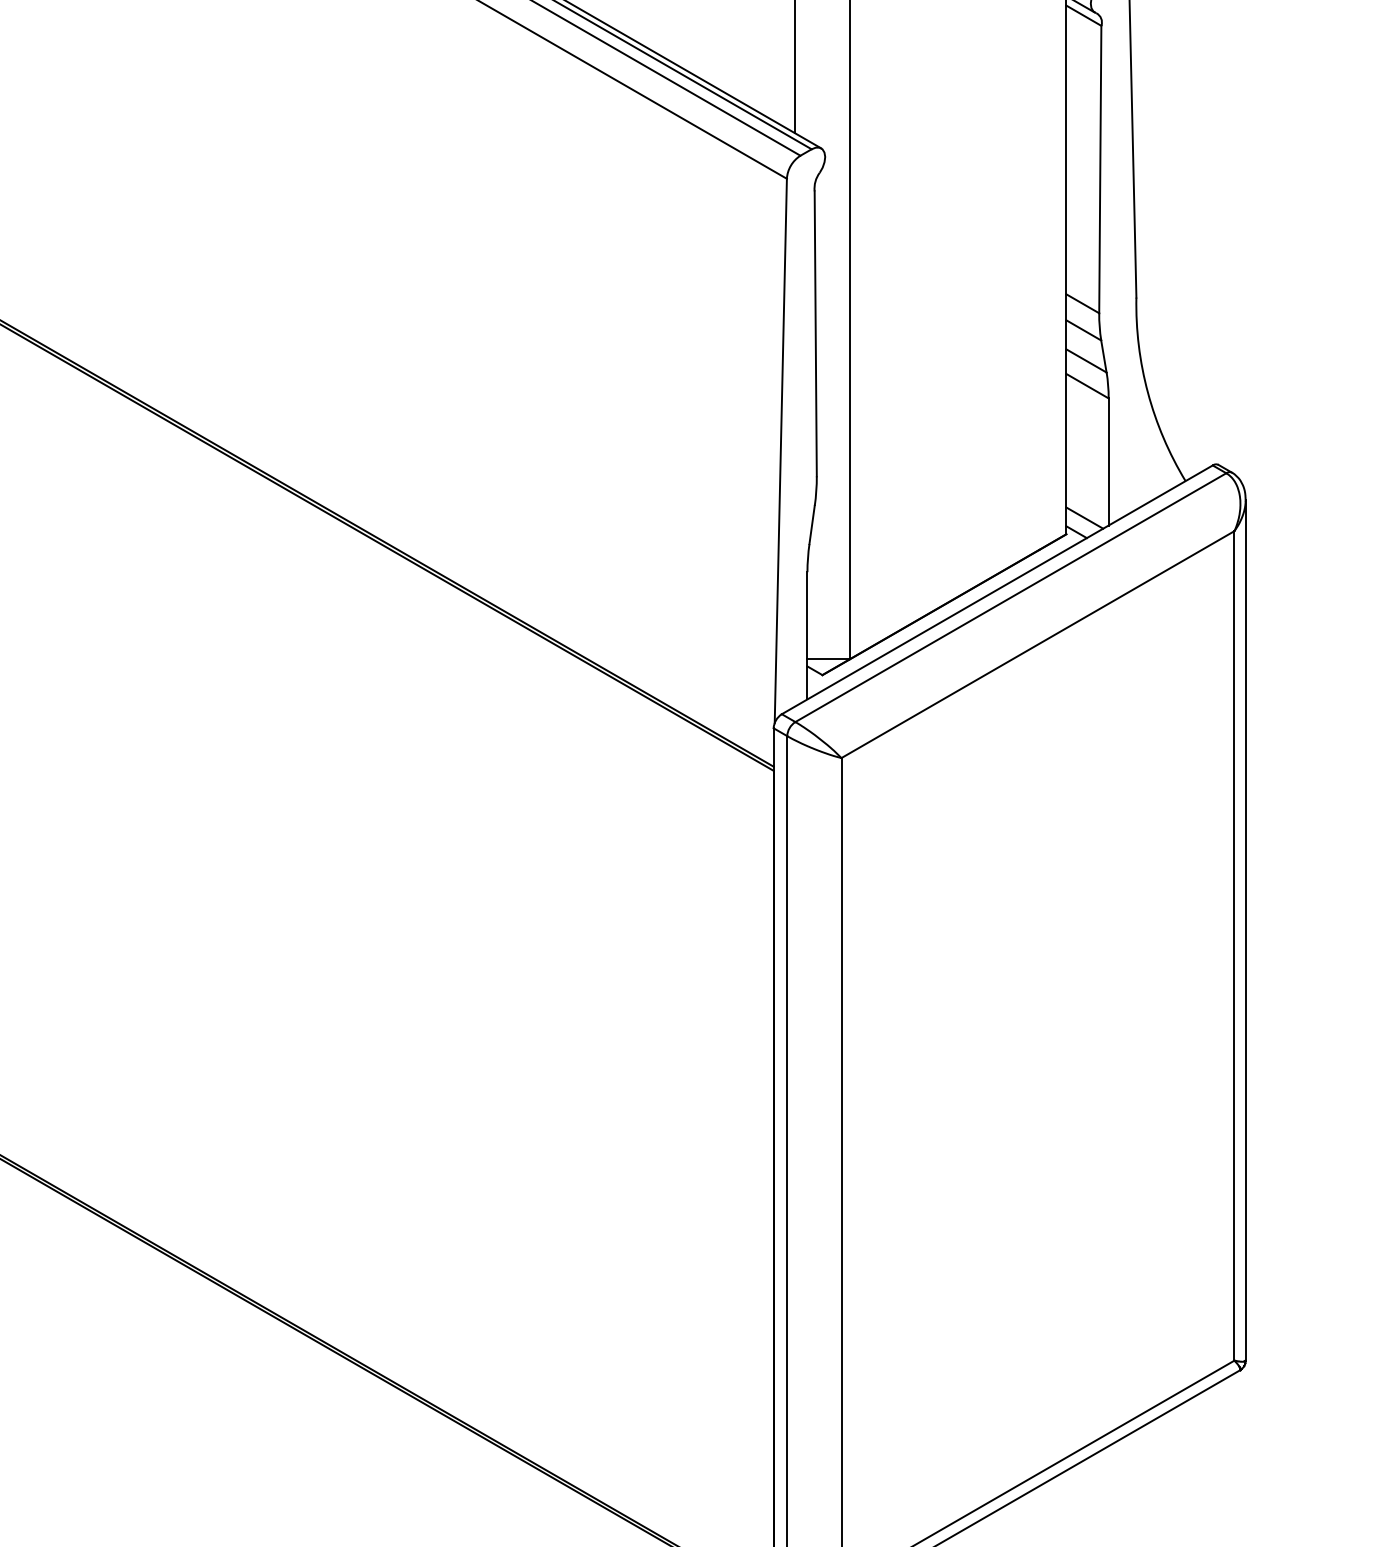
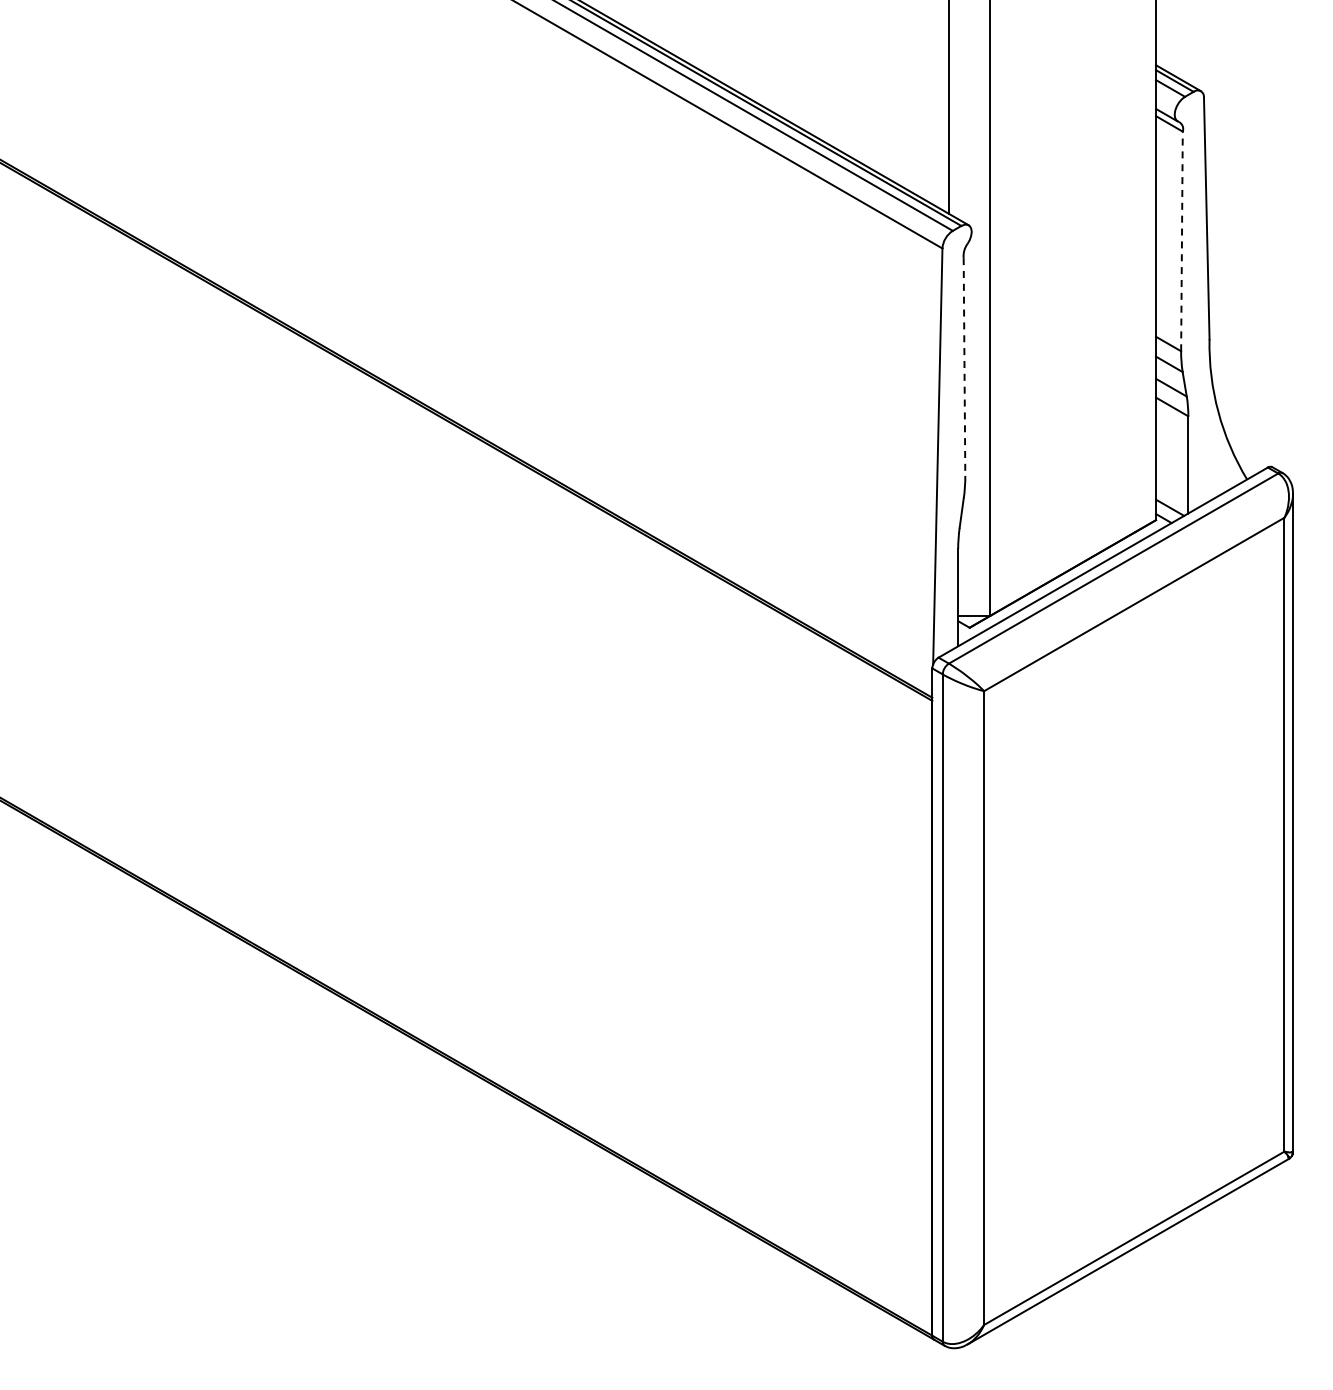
line: (1099, 169) -> (1181, 241), solid -> dashed
line: (815, 334) -> (964, 367), solid -> dashed

